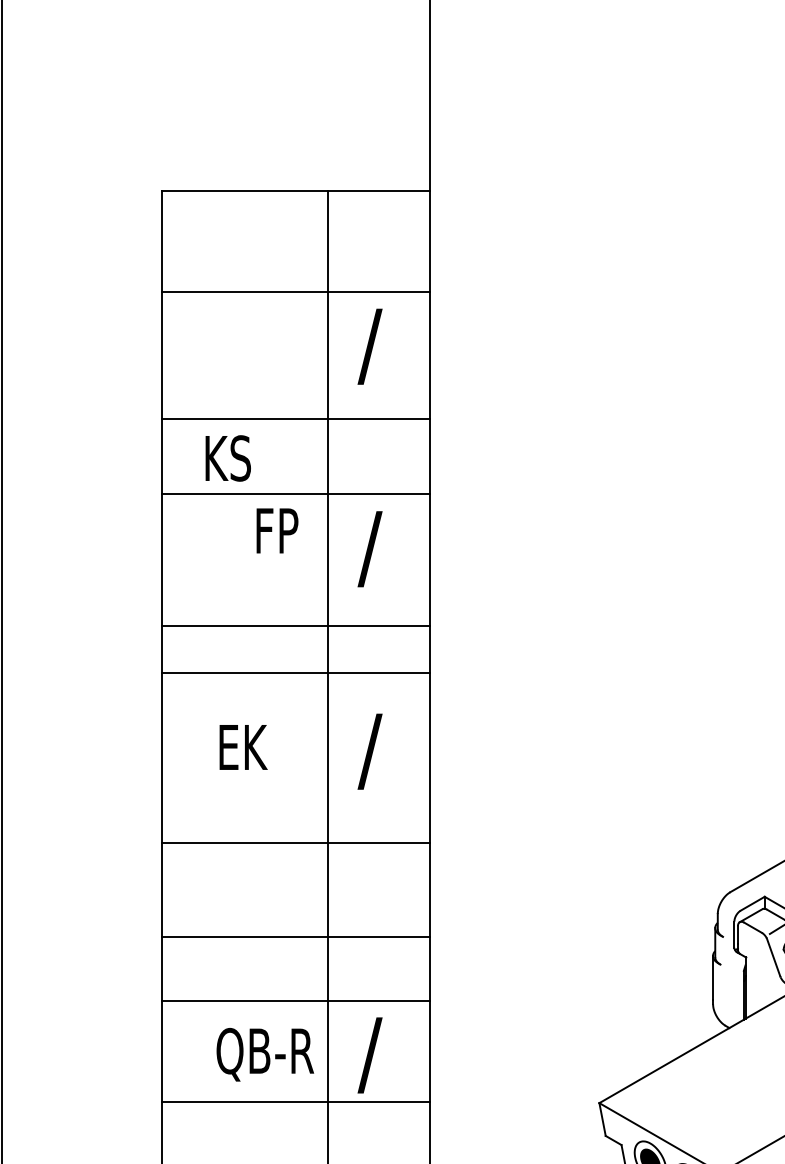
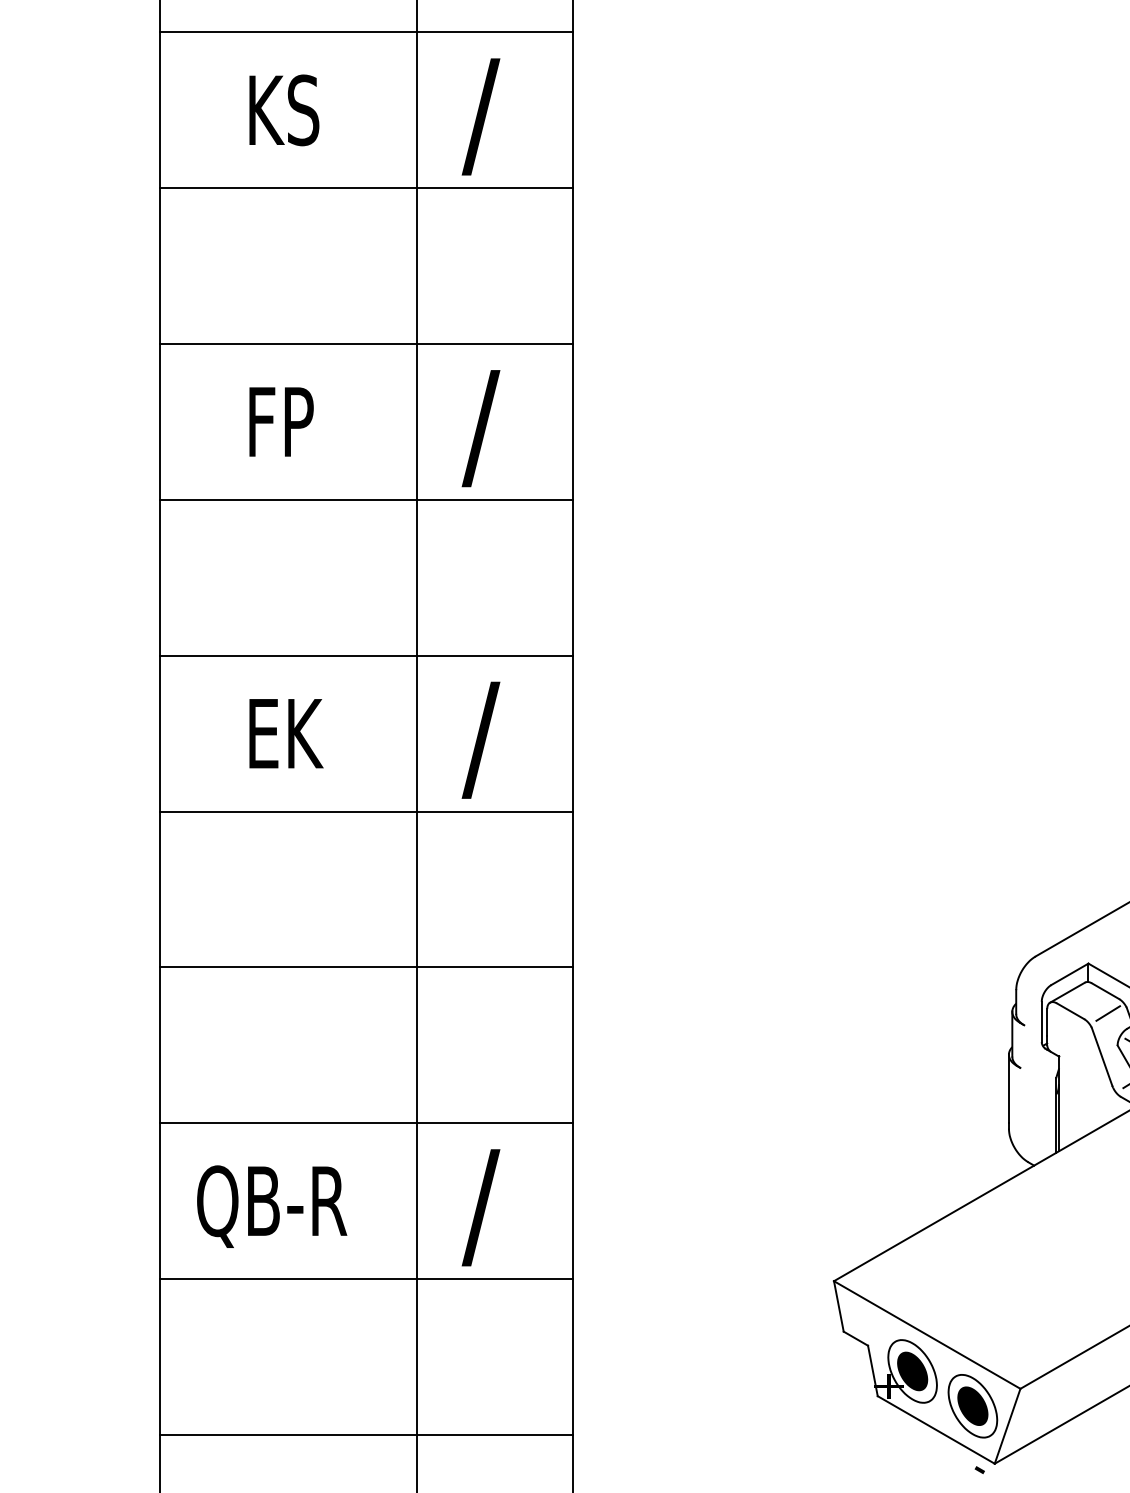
line: (295, 419) -> (366, 188), moved
text: (227, 458) -> (283, 110), moved
text: (277, 530) -> (281, 421), moved
line: (295, 625) -> (366, 499), moved
line: (295, 672) -> (366, 655), moved
line: (295, 843) -> (366, 812), moved
line: (295, 937) -> (366, 967), moved
text: (265, 1054) -> (272, 1206), moved

